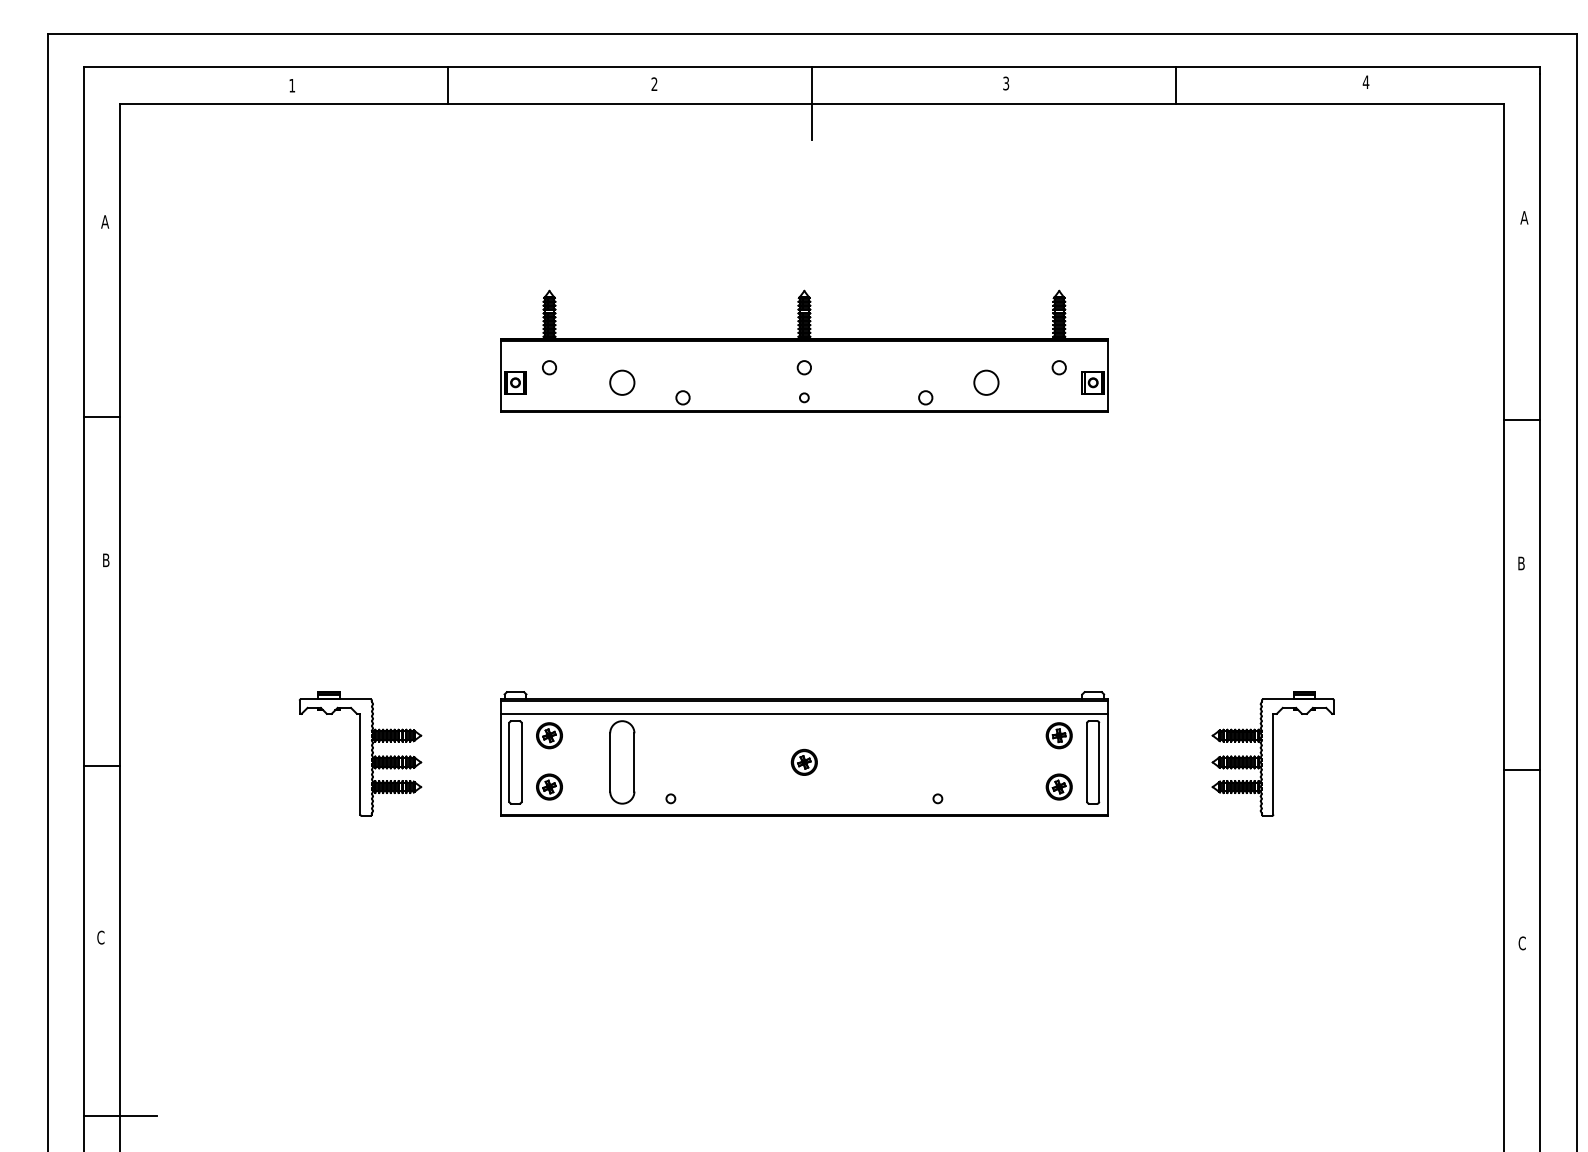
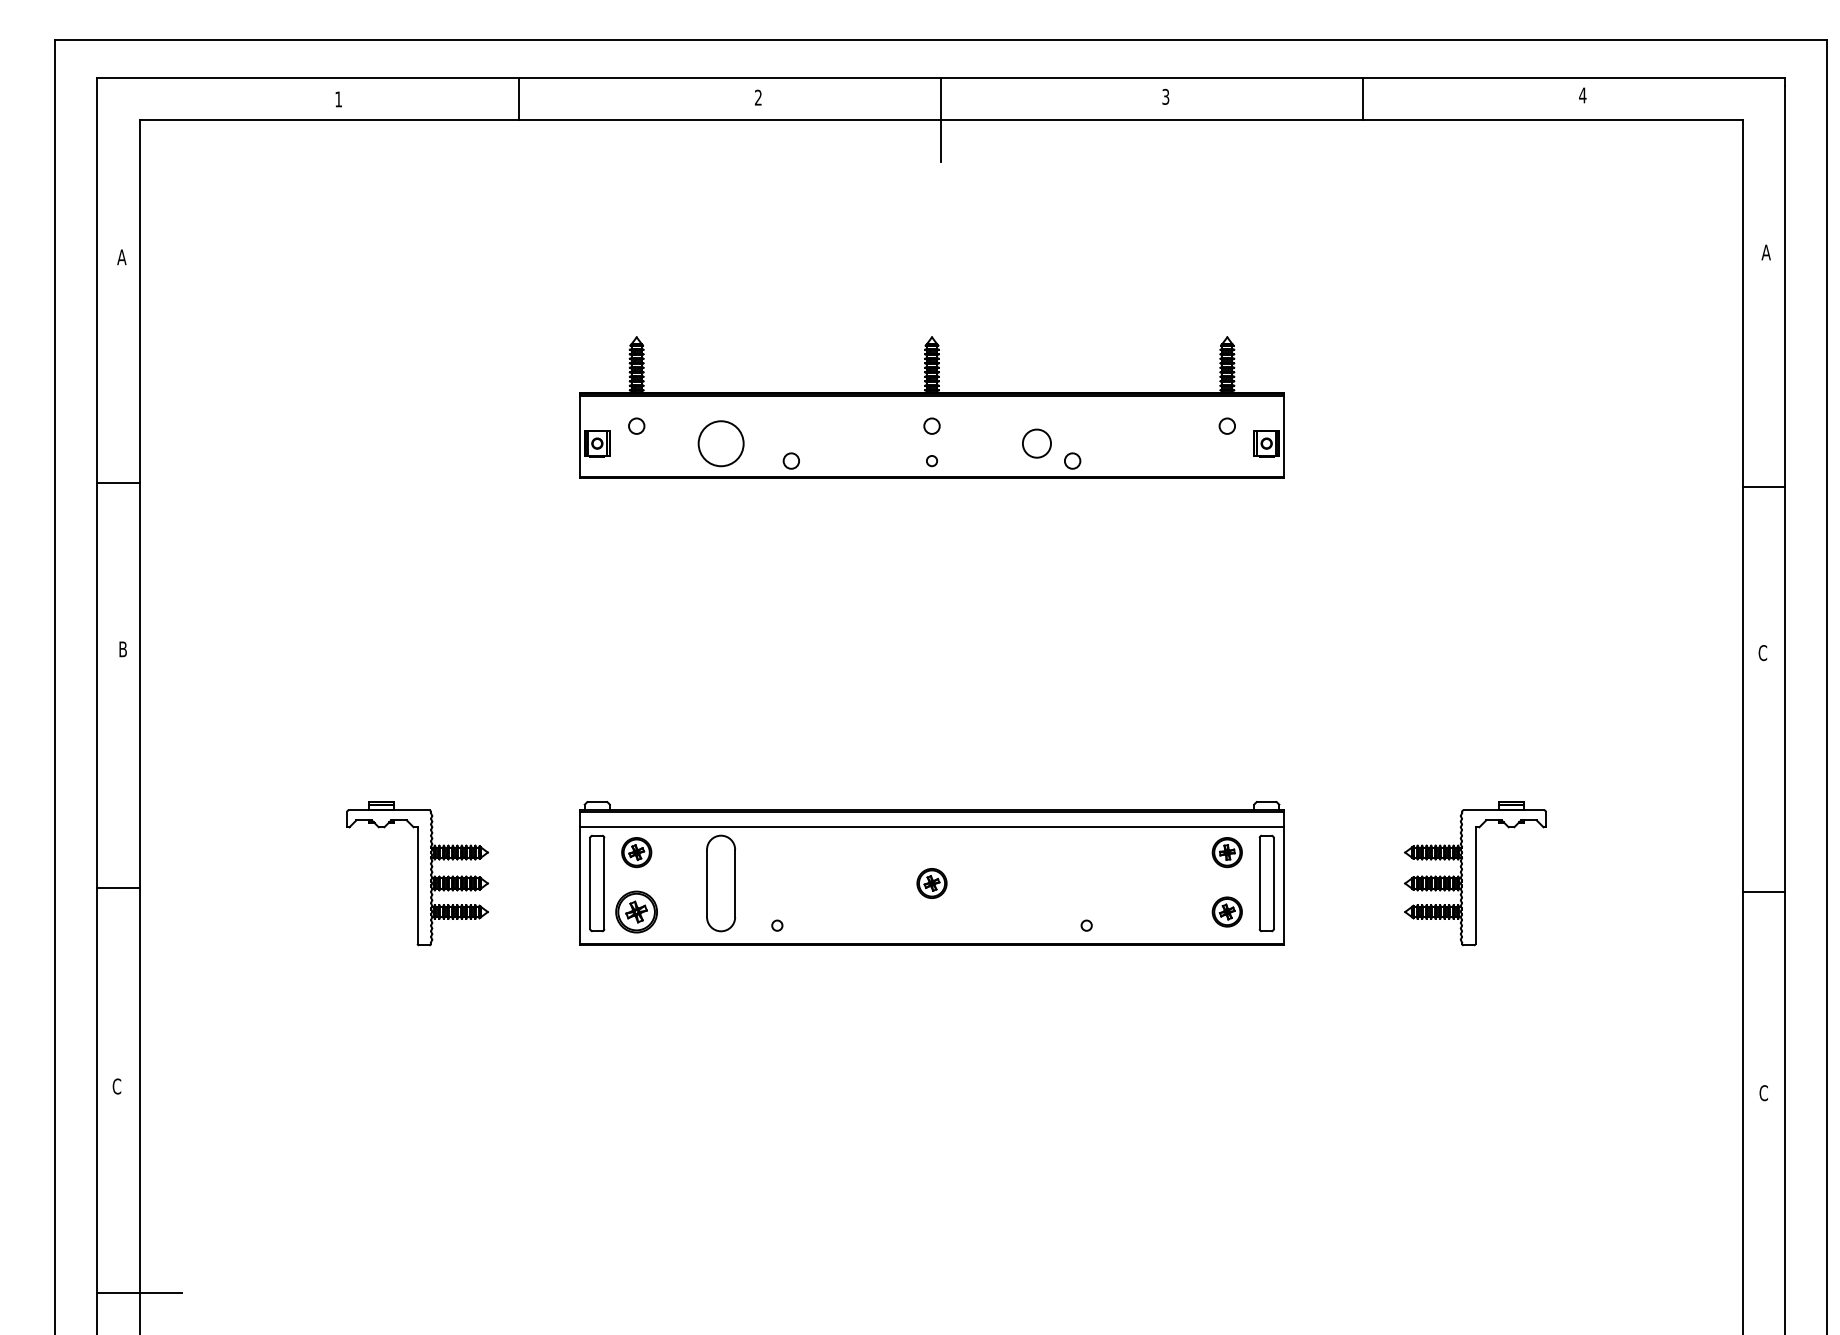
circle: (621, 382) -> (720, 443), size x1.6
circle: (986, 382) -> (1036, 443), moved
text: (1521, 563) -> (1762, 653), B -> C
part: (549, 786) -> (636, 911), size x1.4

